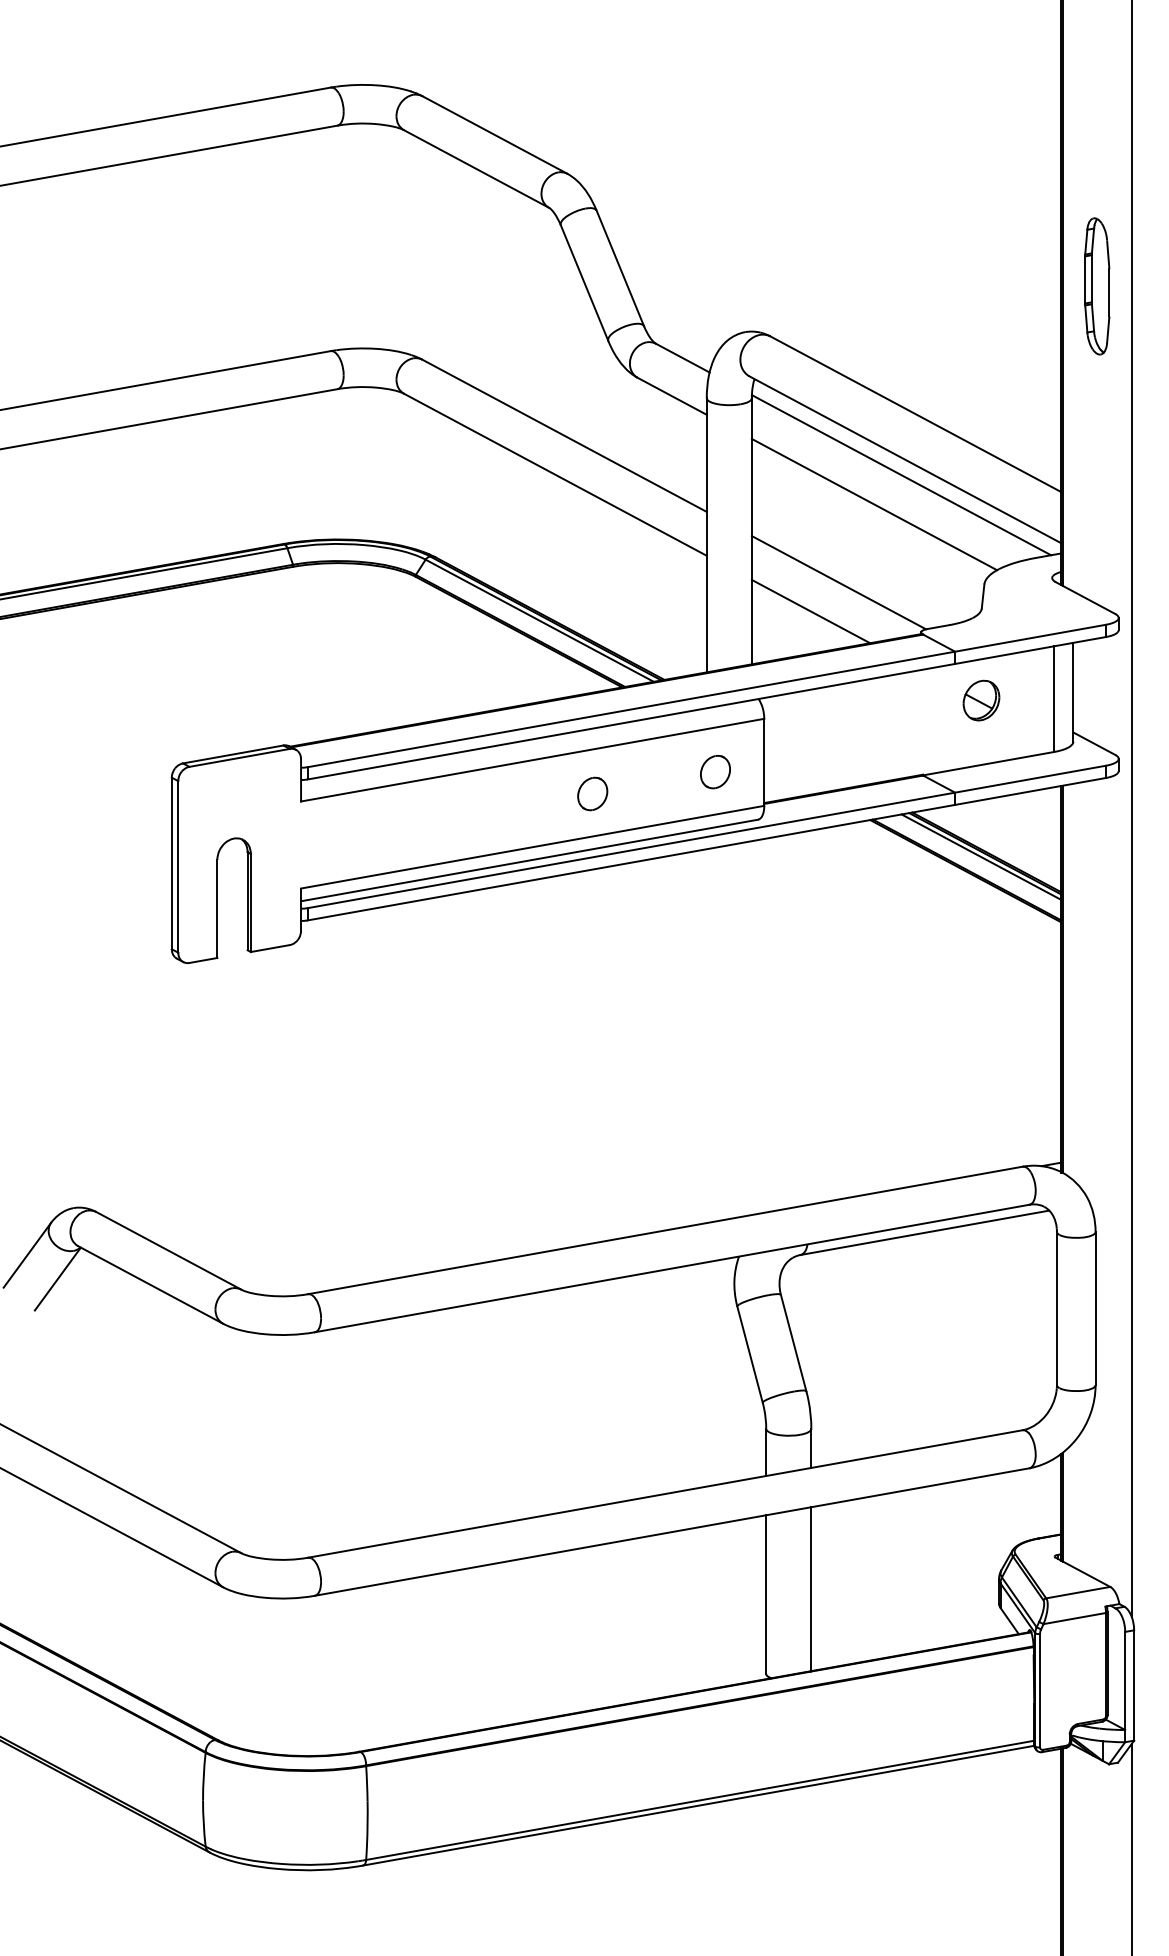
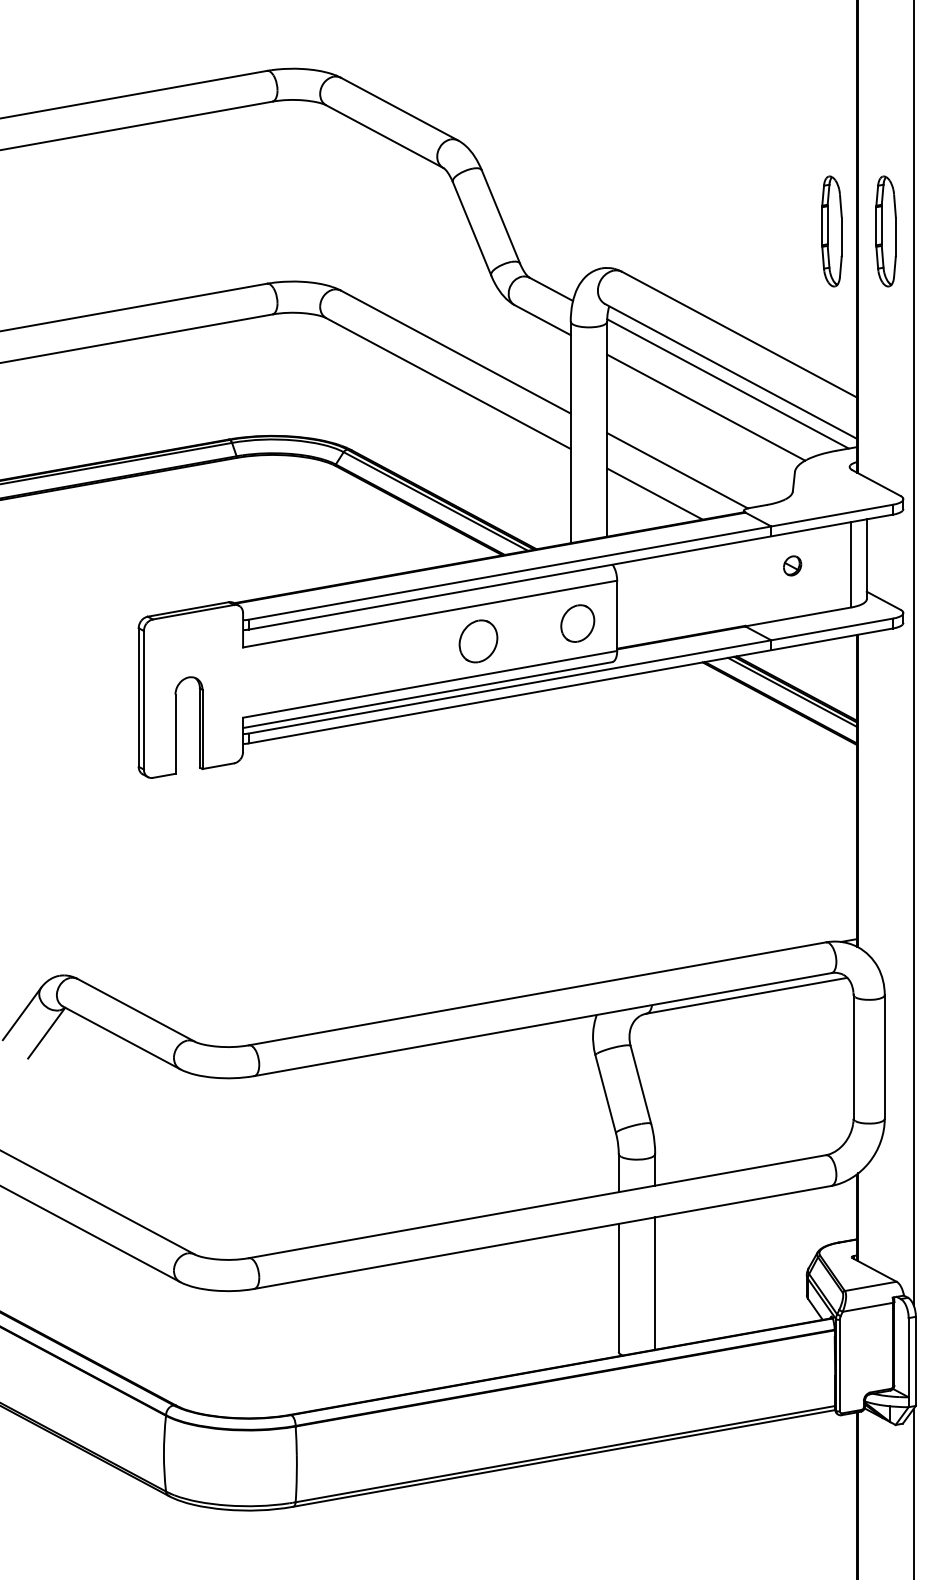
part: (1030, 286) -> (832, 231), added
part: (981, 700) -> (792, 565), size x0.6
part: (715, 772) -> (577, 624), size x1.4
part: (592, 793) -> (478, 640), size x1.6

